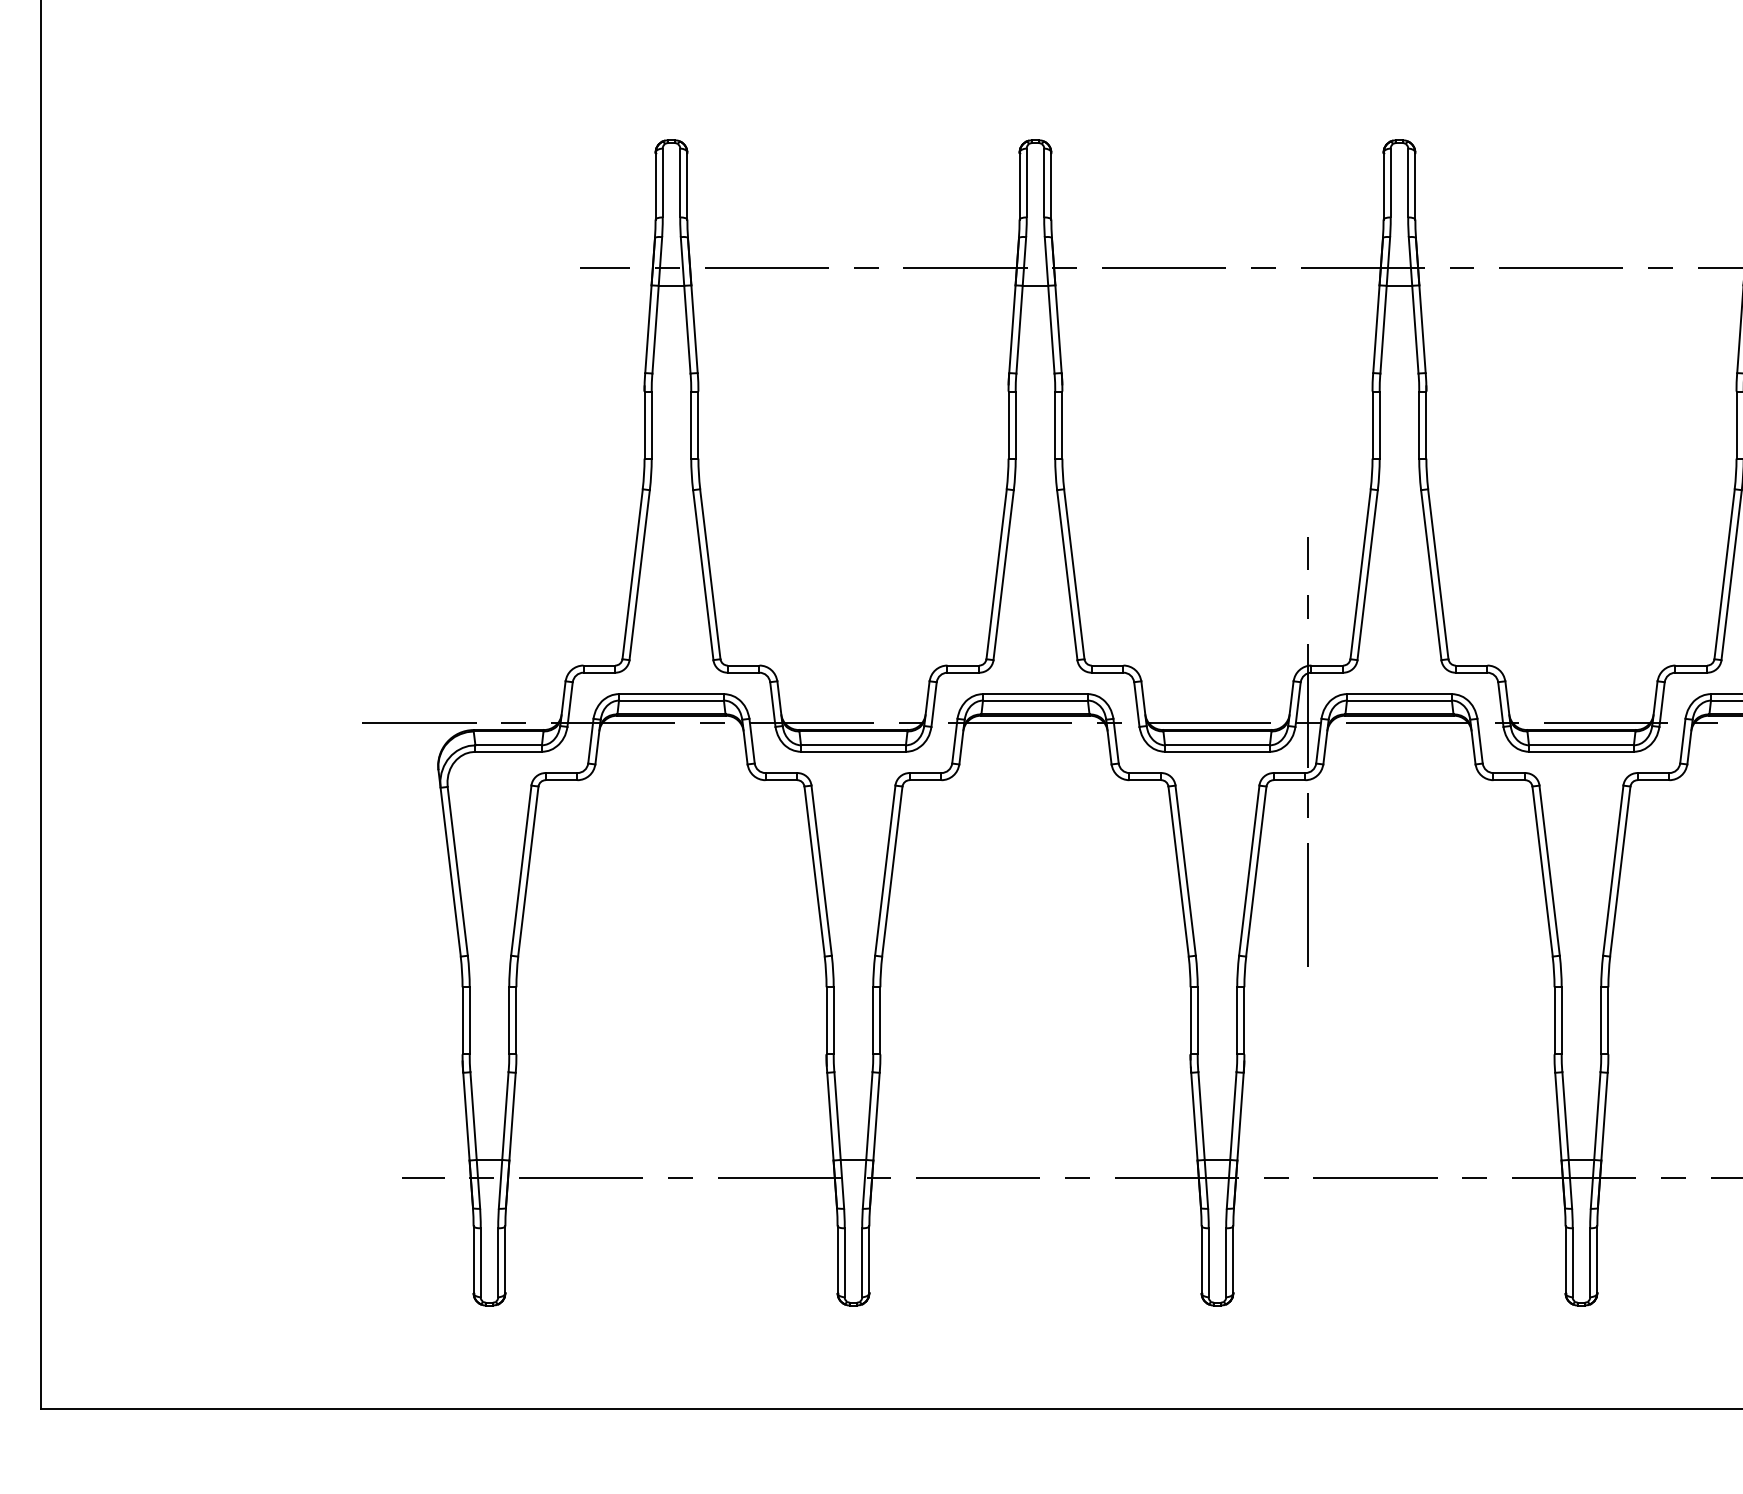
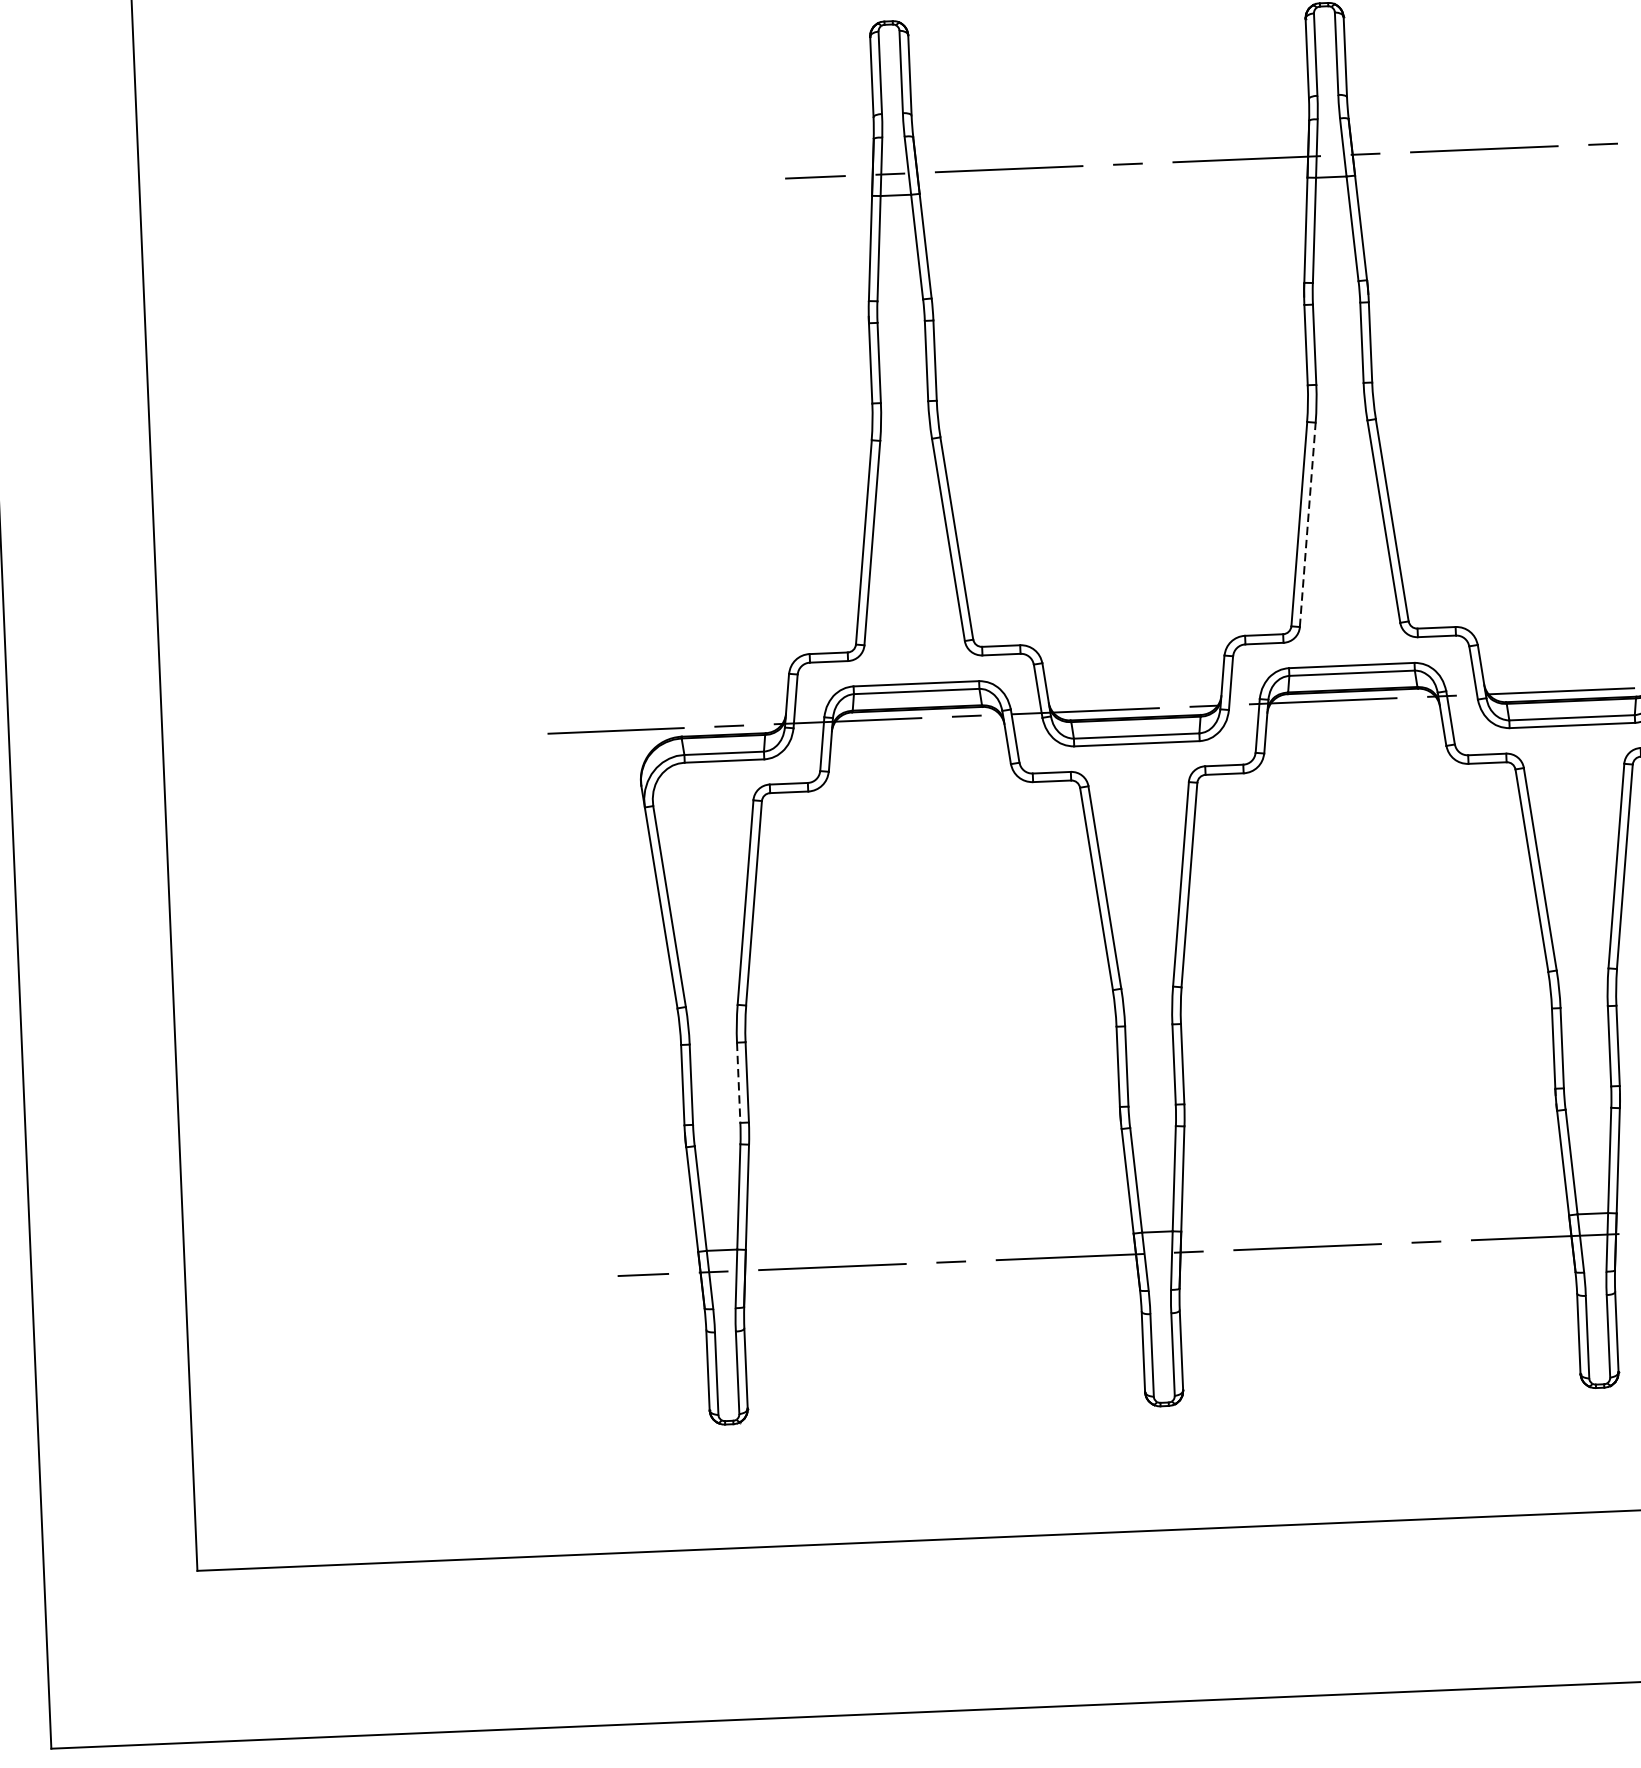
line: (1003, 575) -> (1307, 525), solid -> dashed
line: (509, 1020) -> (738, 1082), solid -> dashed

